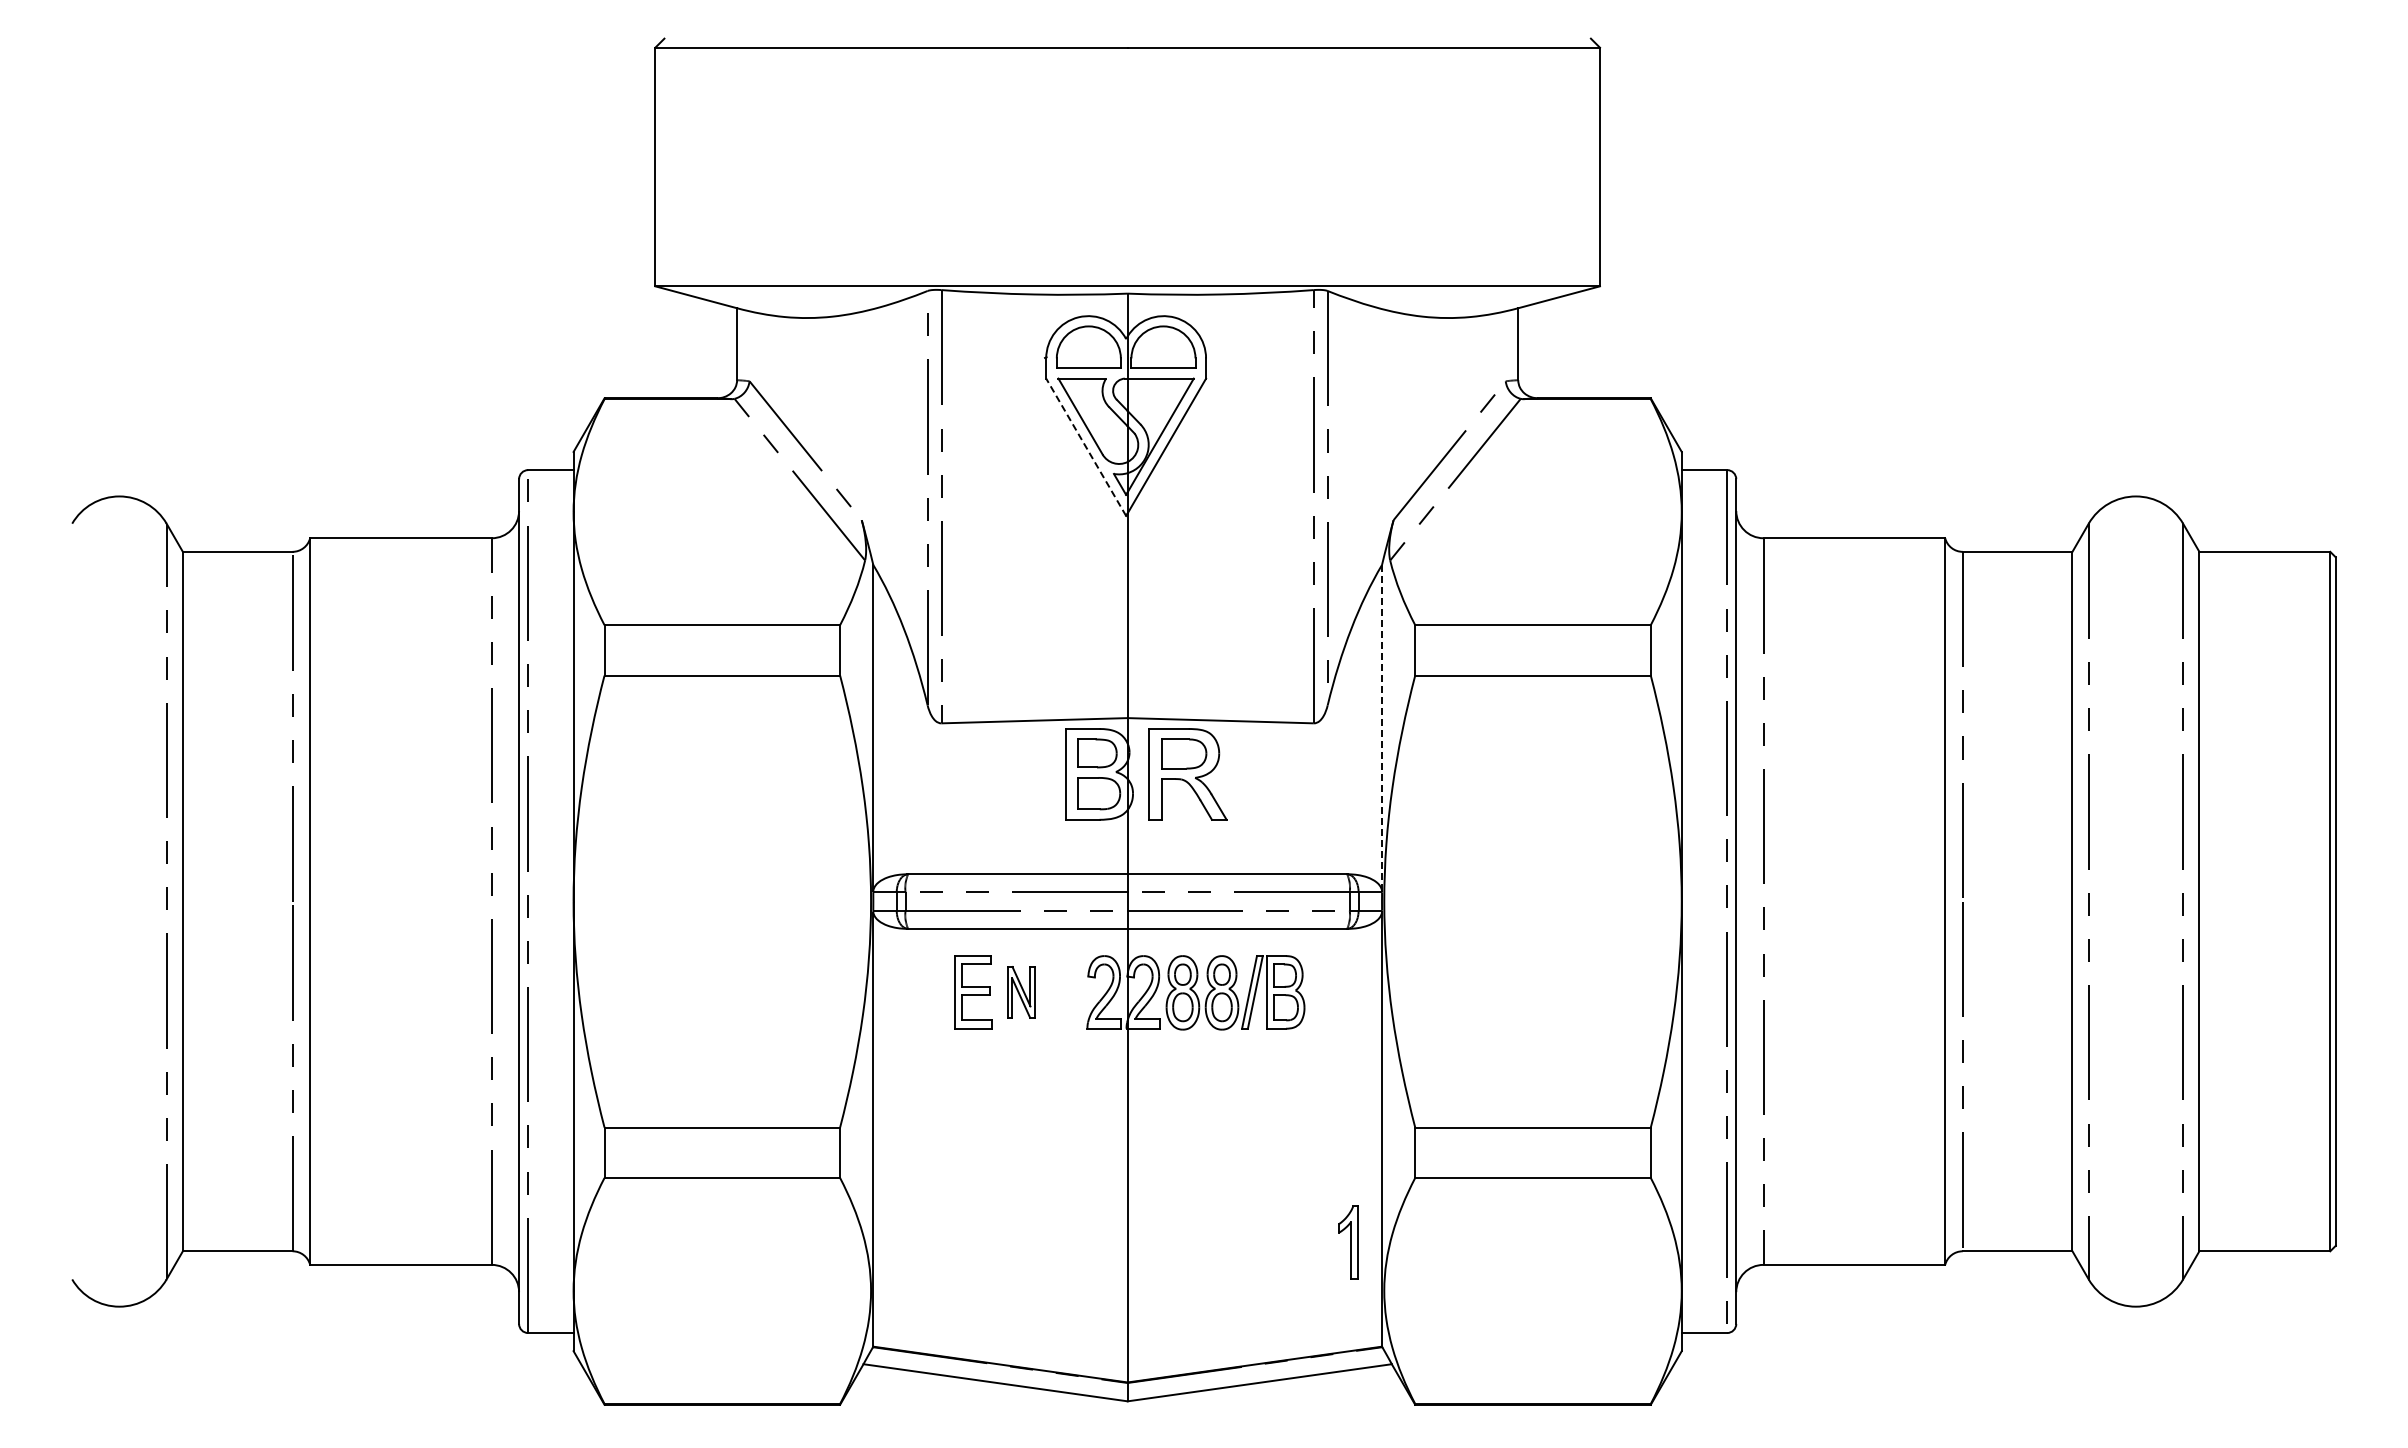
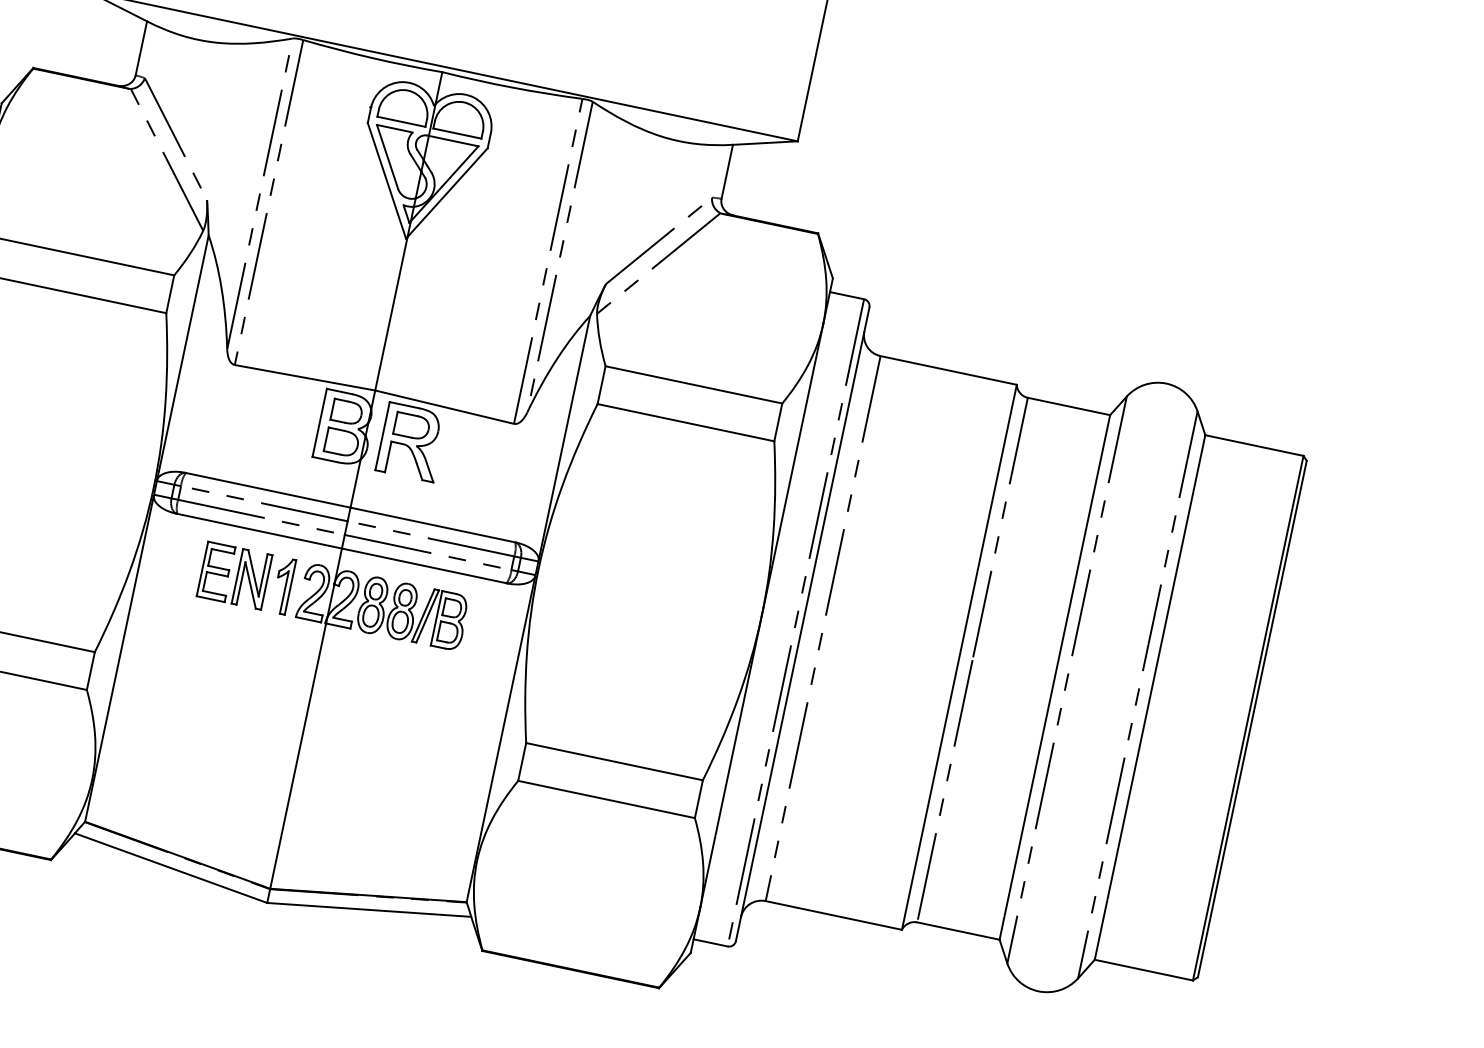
line: (1085, 446) -> (386, 180), dashed -> solid
line: (1382, 727) -> (564, 437), dashed -> solid
part: (1021, 992) -> (252, 579), size x1.43
part: (1348, 1242) -> (283, 586), moved

